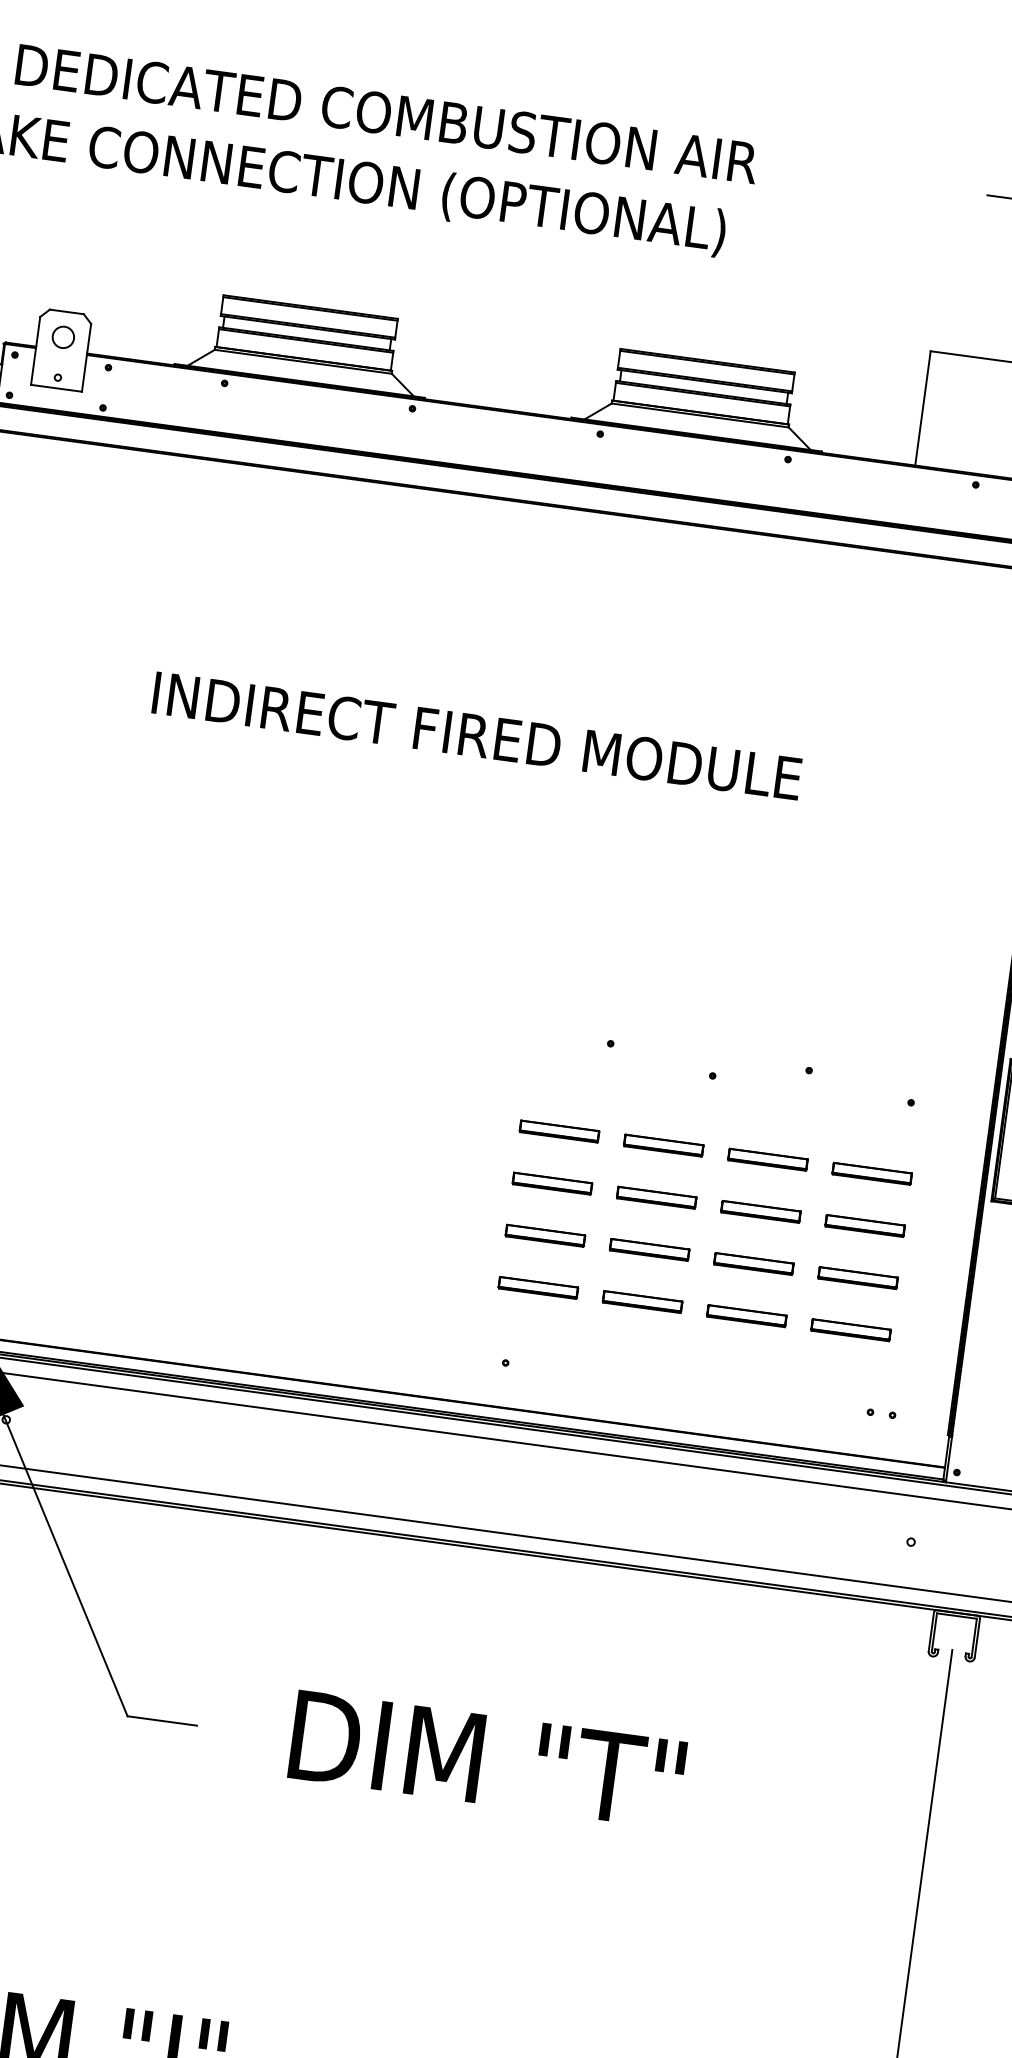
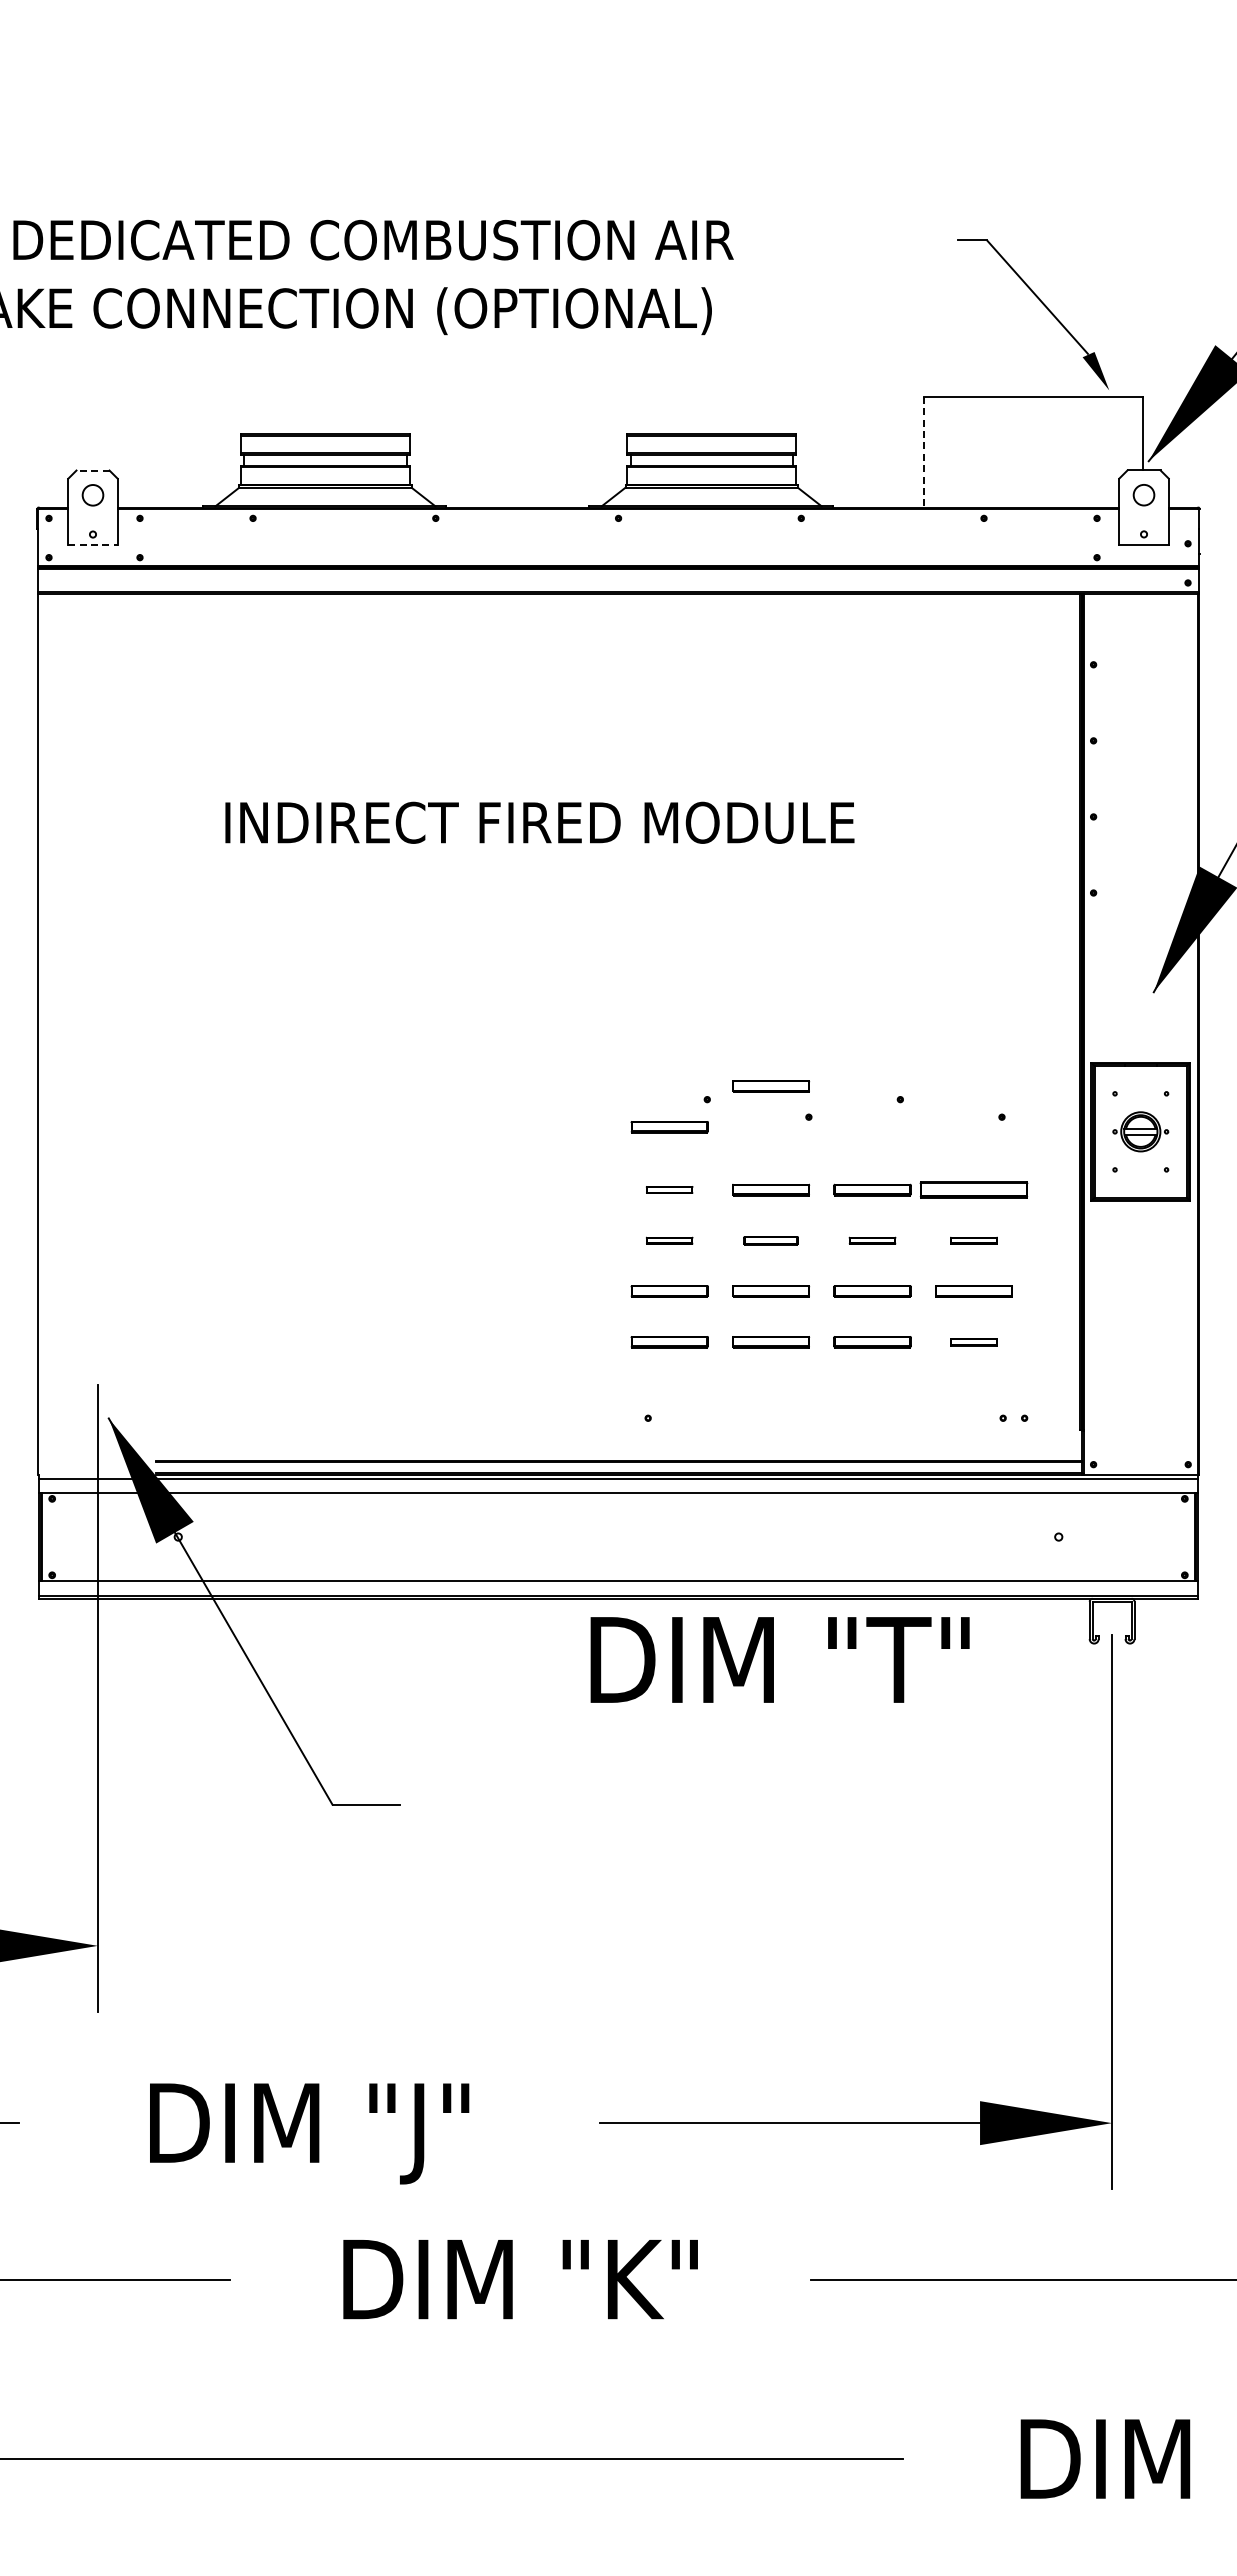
line: (67, 311) -> (93, 470), solid -> dashed
line: (57, 388) -> (93, 544), solid -> dashed
line: (922, 407) -> (923, 451), solid -> dashed
part: (678, 1039) -> (771, 1086), added
part: (567, 1067) -> (669, 1127), added
part: (559, 1130) -> (669, 1189), size x0.6
part: (871, 1173) -> (973, 1189), size x1.4
part: (552, 1183) -> (669, 1240), size x0.6
part: (656, 1197) -> (770, 1240), size x0.7
part: (760, 1211) -> (872, 1240), size x0.6
part: (864, 1225) -> (973, 1240), size x0.6
part: (850, 1330) -> (973, 1342), size x0.6
text: (486, 1759) -> (779, 1659), moved

